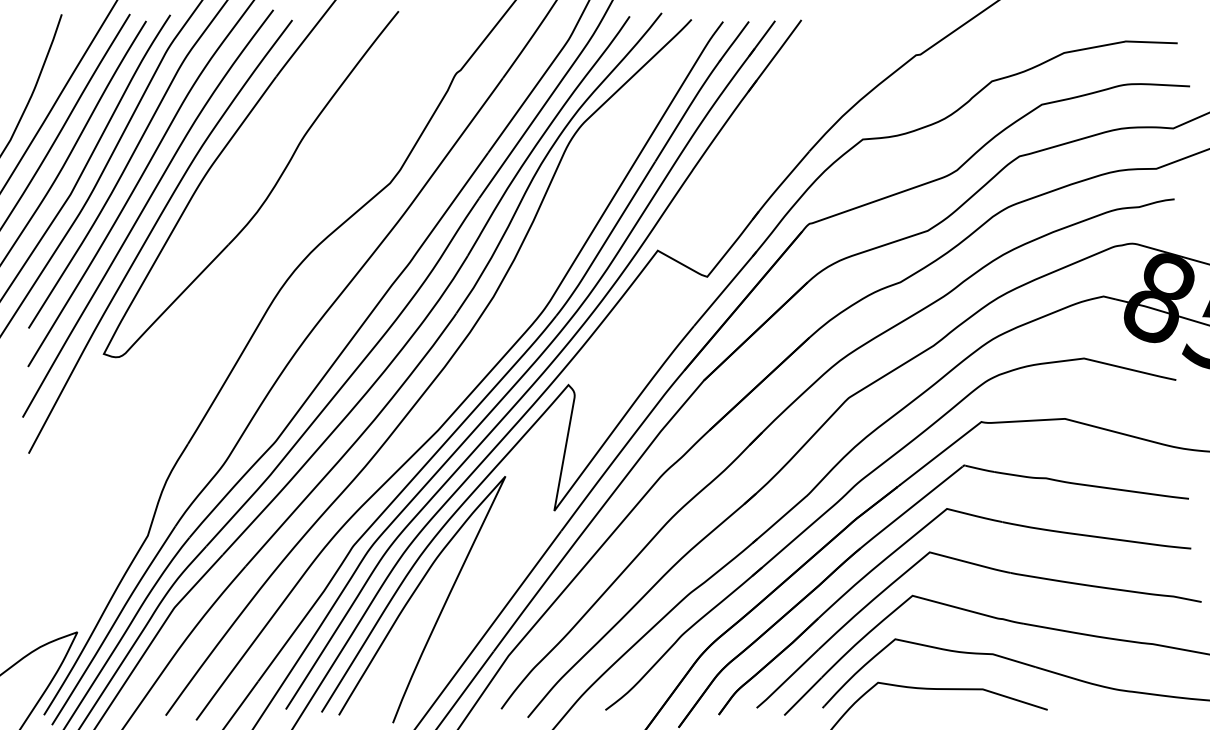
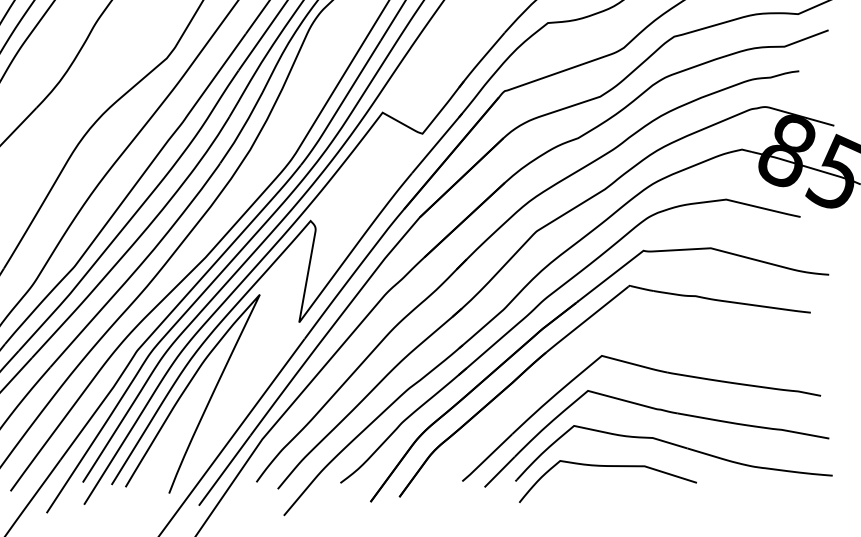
part: (900, 548) -> (578, 352), removed

